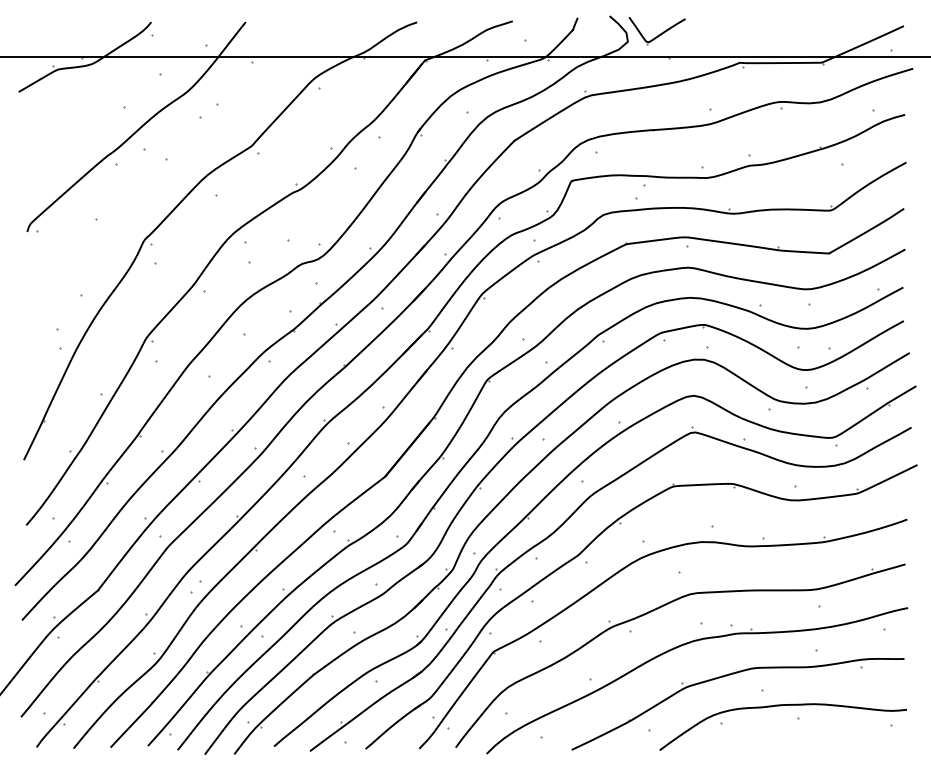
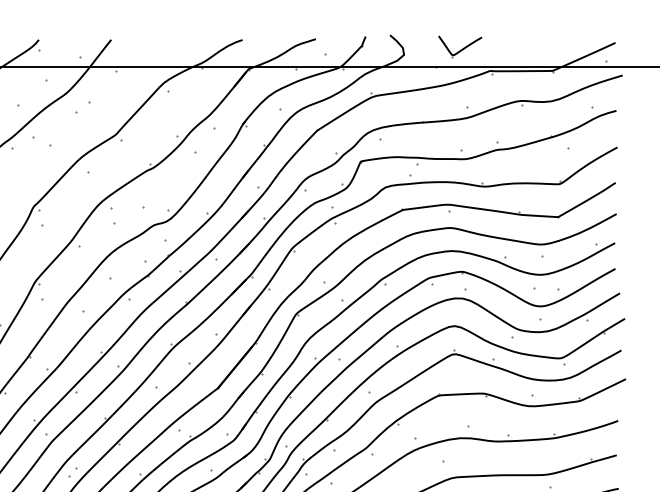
part: (656, 31) -> (459, 47), moved

